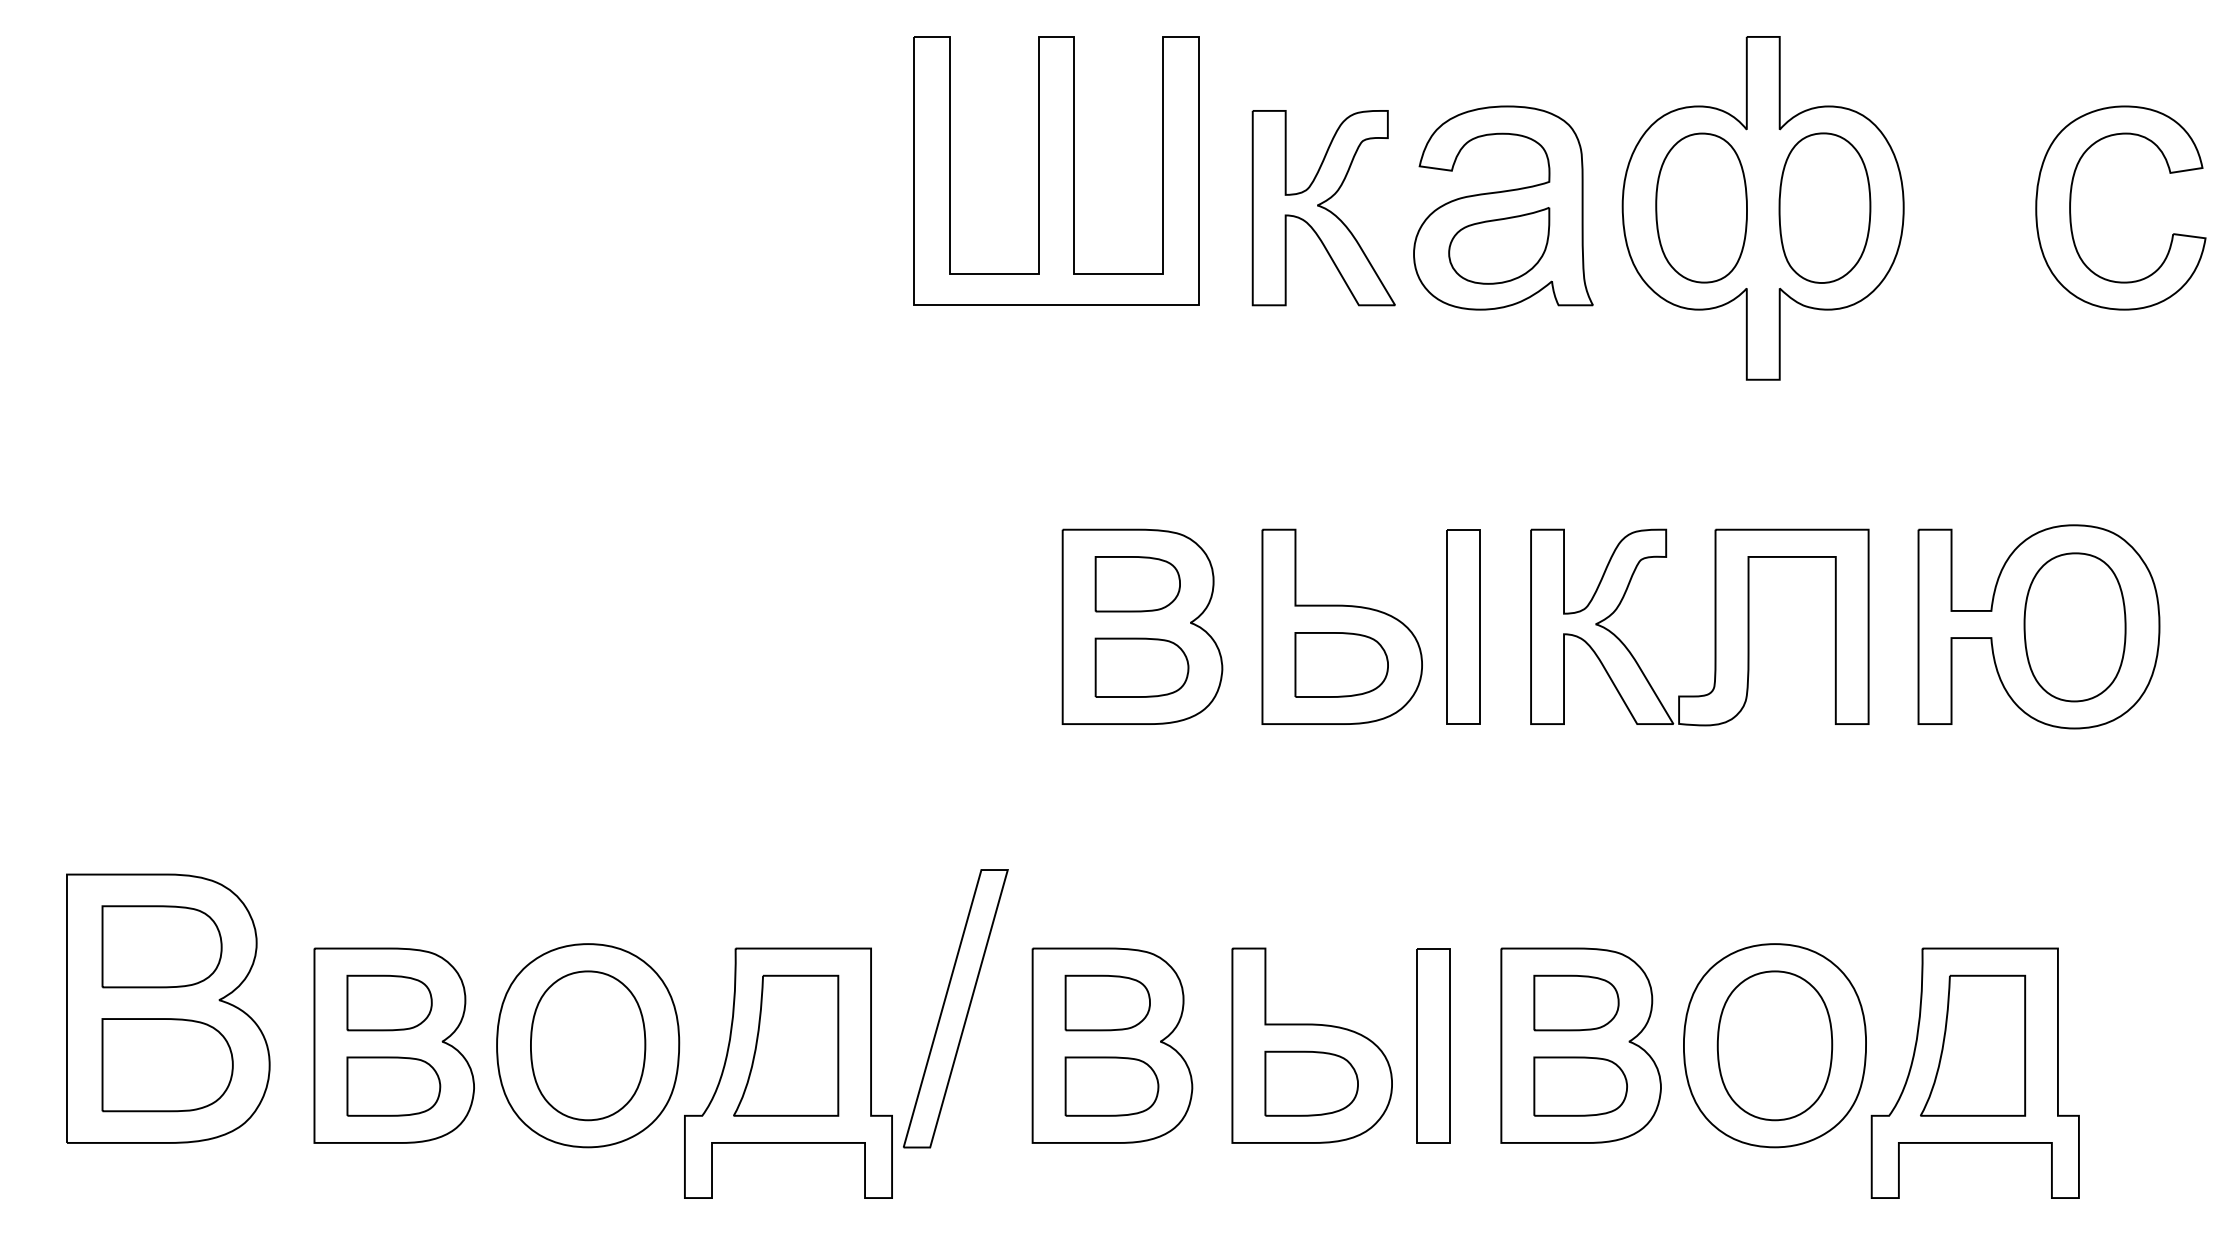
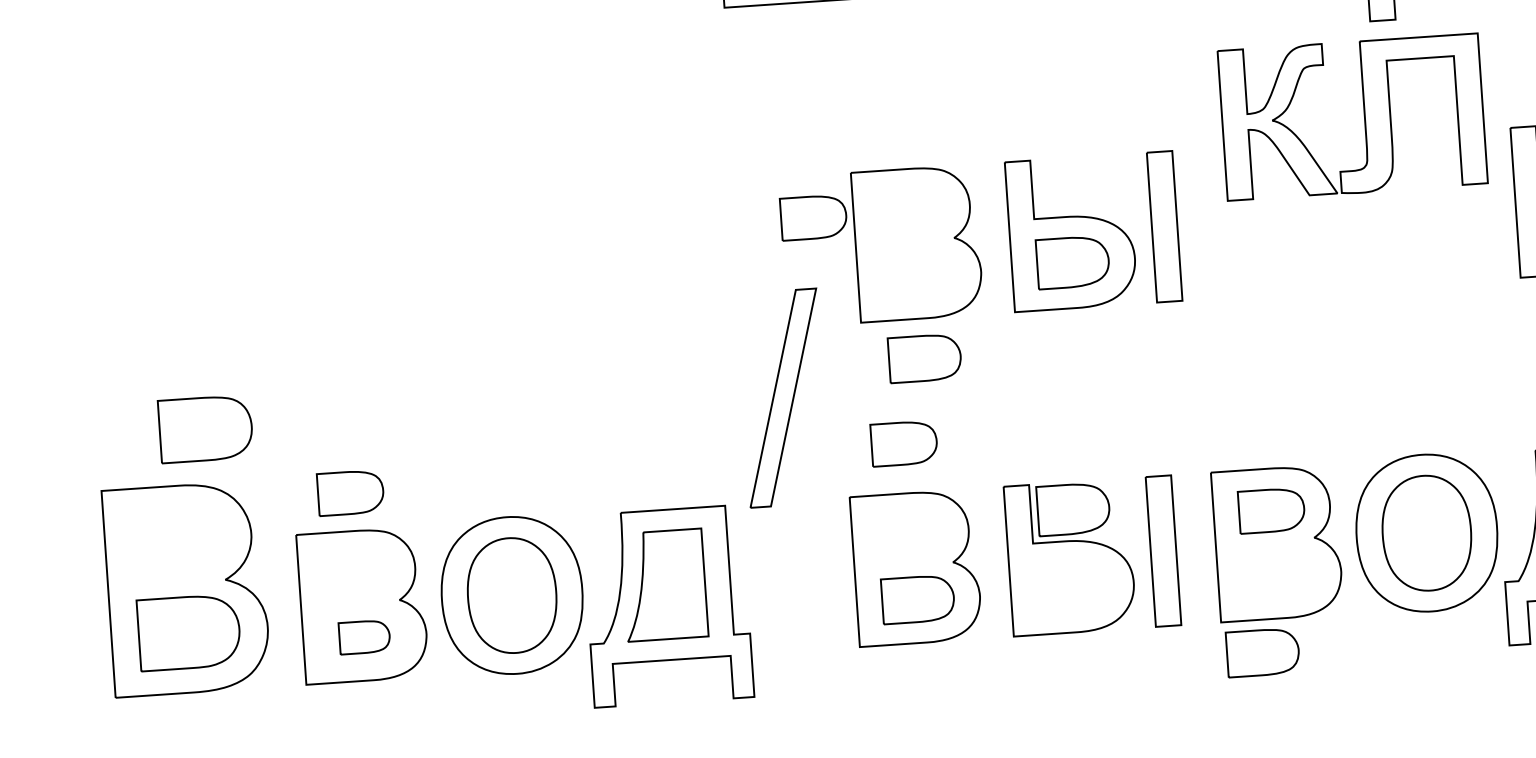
part: (1137, 584) -> (813, 217), moved
part: (1714, 627) -> (1364, 116), moved
part: (1141, 667) -> (924, 358), moved
part: (161, 946) -> (205, 428), moved
part: (389, 1002) -> (350, 492), moved
part: (1107, 1002) -> (903, 443), moved
part: (955, 1008) -> (783, 398), moved
part: (1311, 1083) -> (1073, 509), moved
part: (393, 1086) -> (364, 637), size x0.7
part: (1580, 1086) -> (1262, 652), moved

